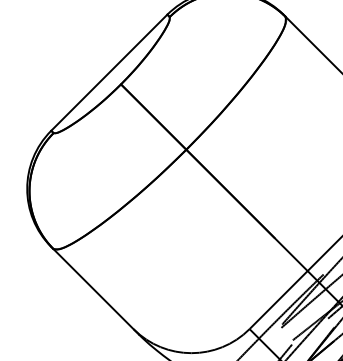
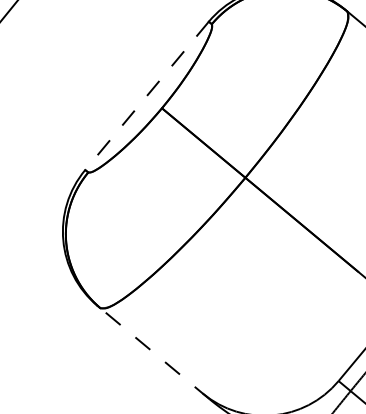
line: (108, 73) -> (146, 96), solid -> dashed
line: (95, 291) -> (154, 353), solid -> dashed

